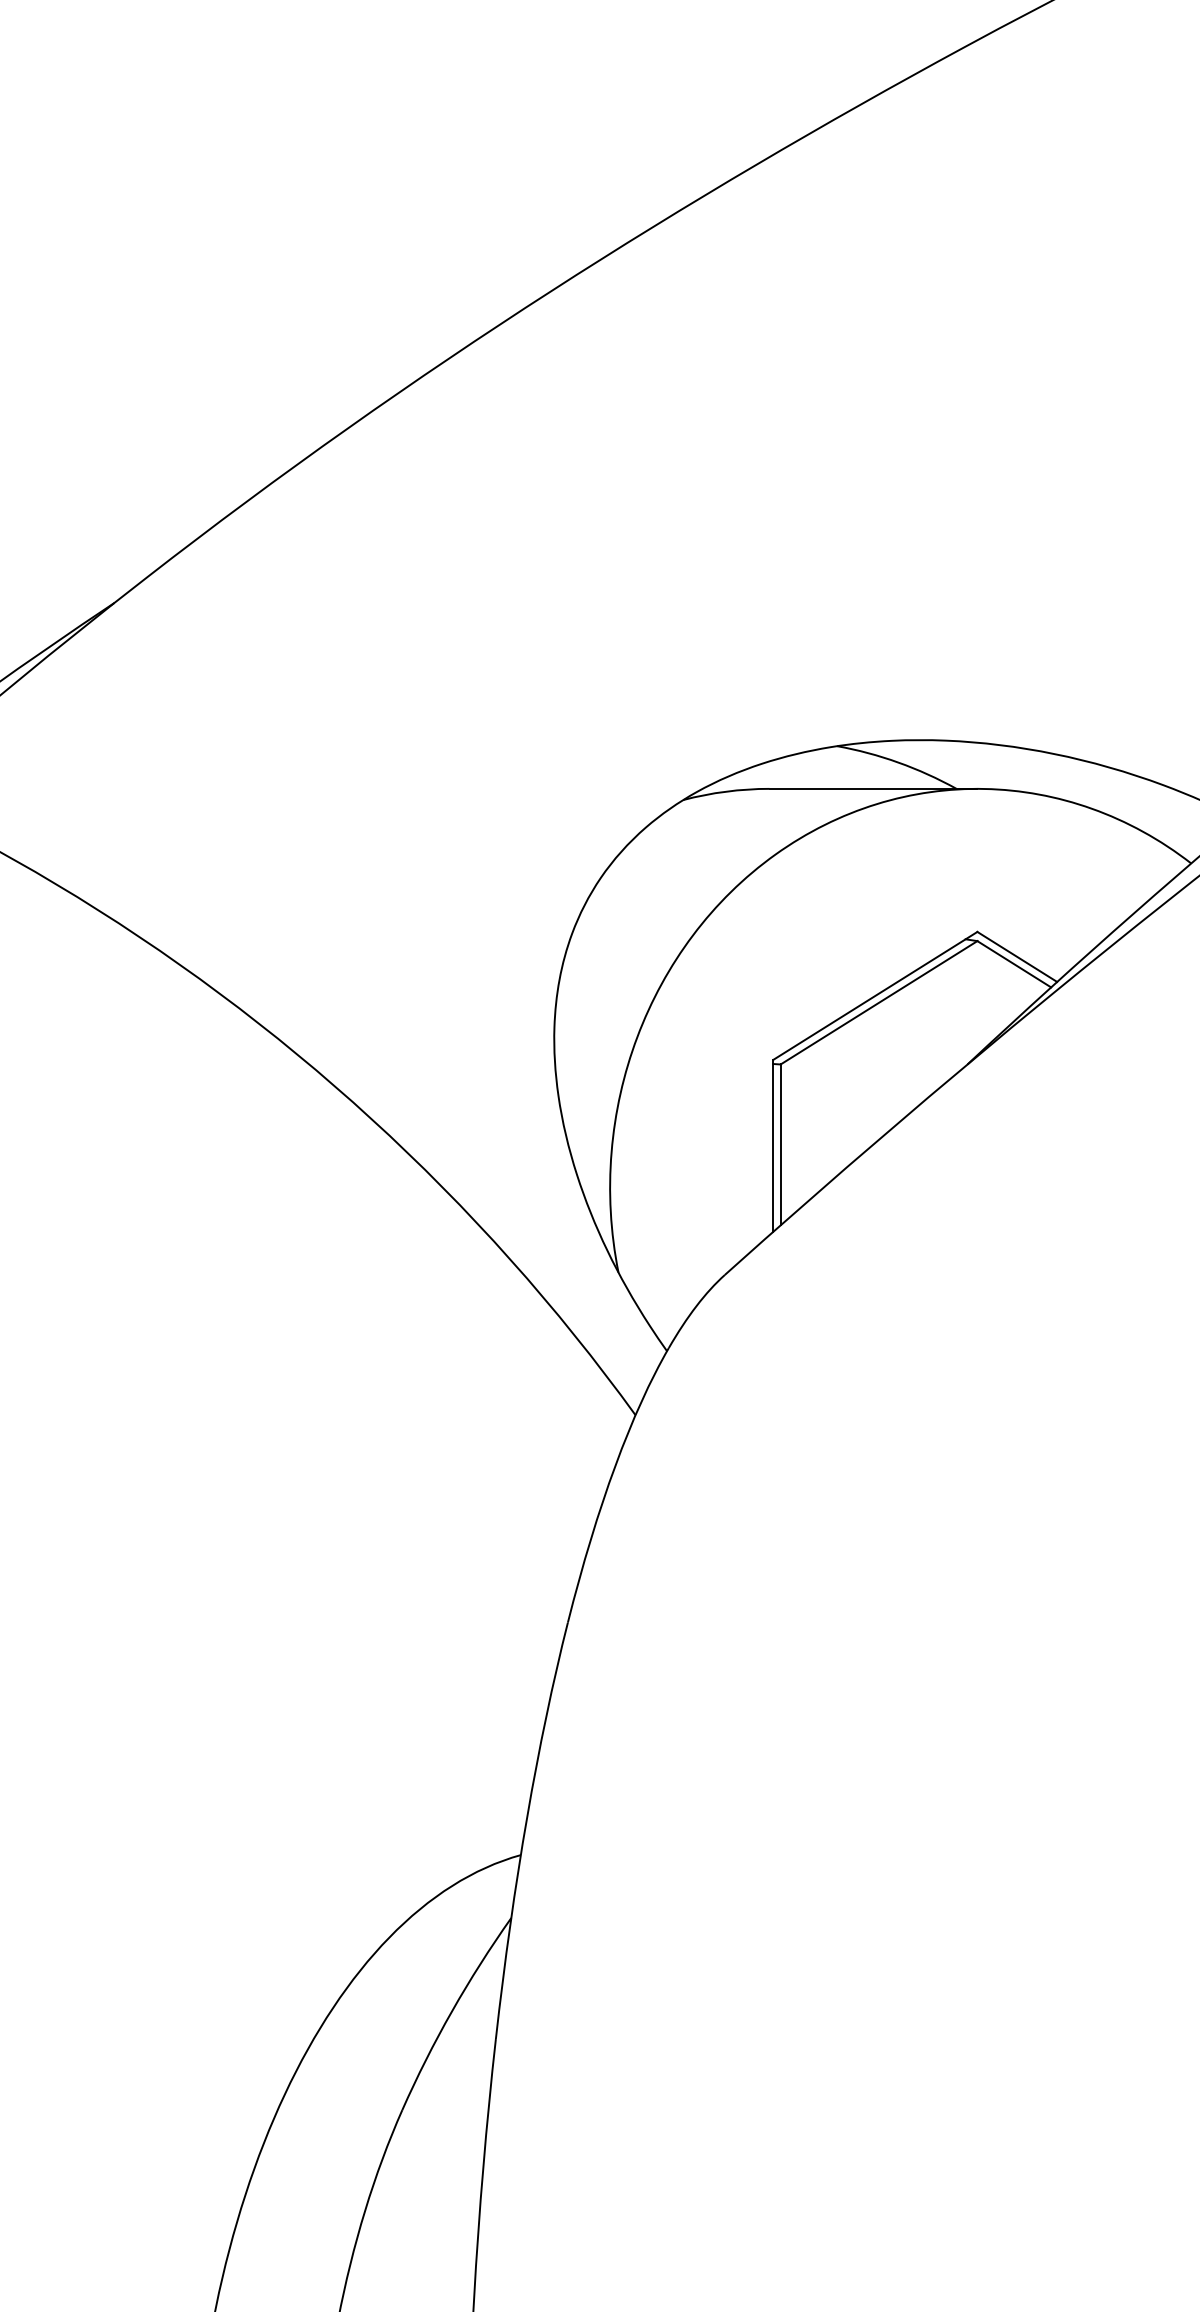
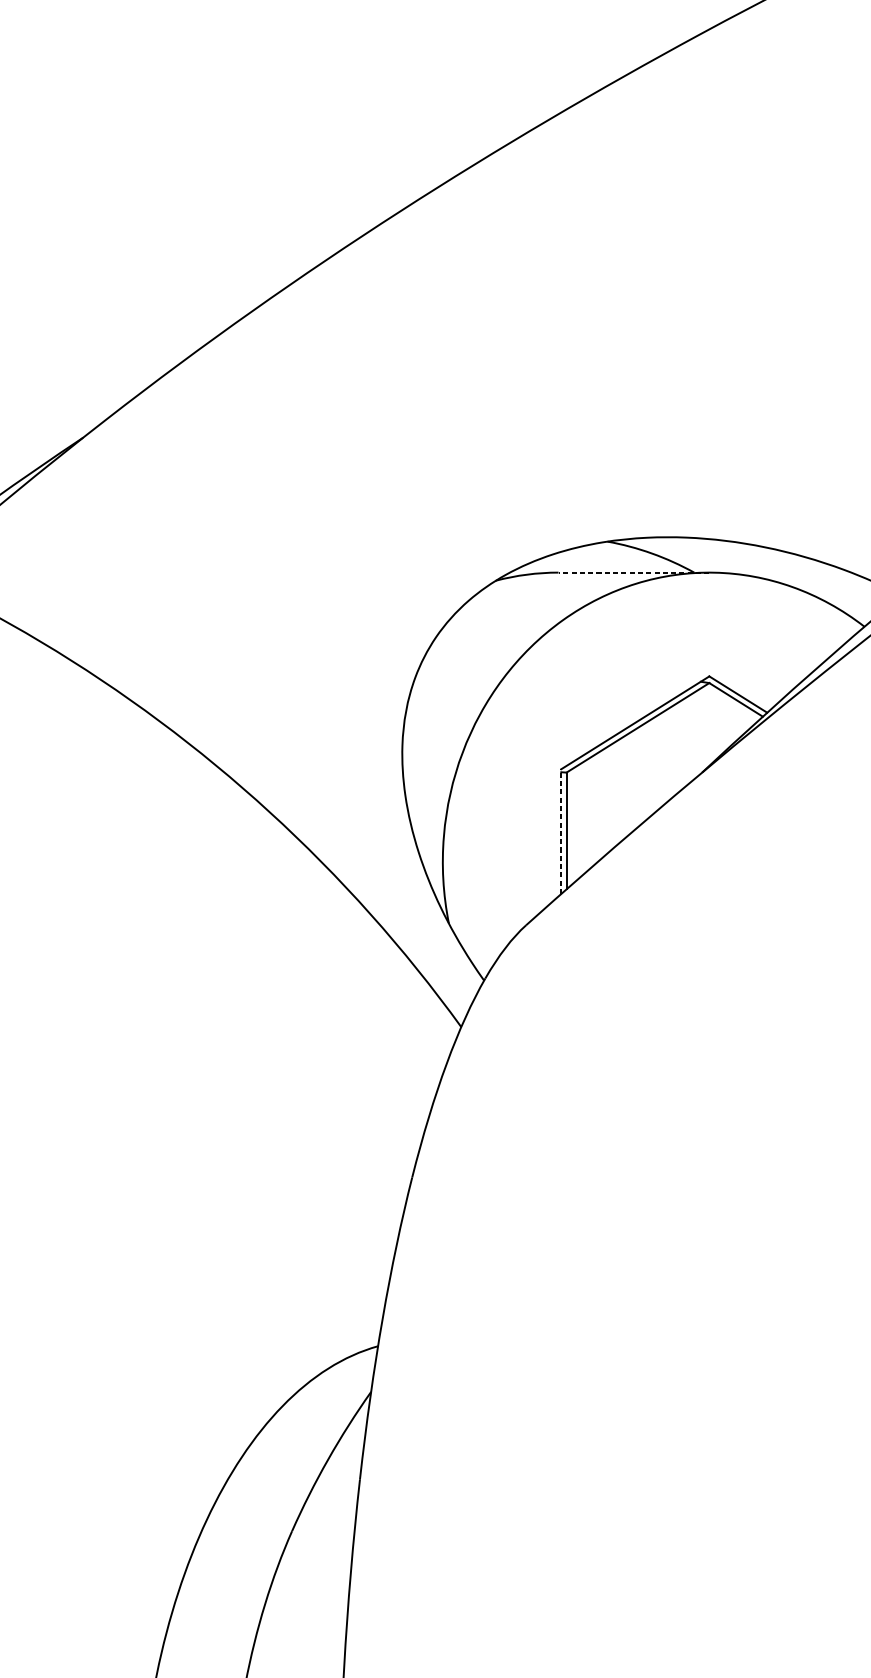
line: (873, 788) -> (633, 572), solid -> dashed
line: (773, 1145) -> (561, 831), solid -> dashed

